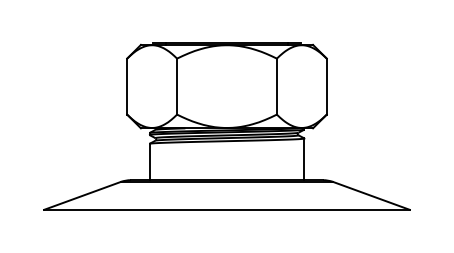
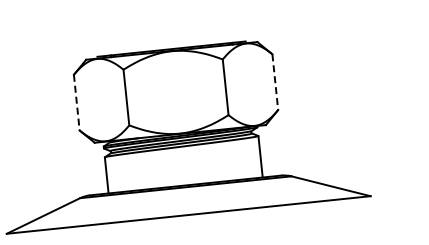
line: (127, 86) -> (77, 102), solid -> dashed
line: (326, 86) -> (275, 82), solid -> dashed

